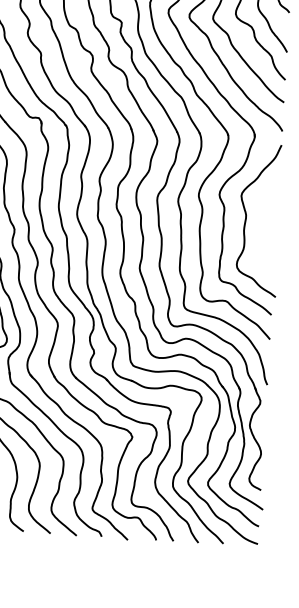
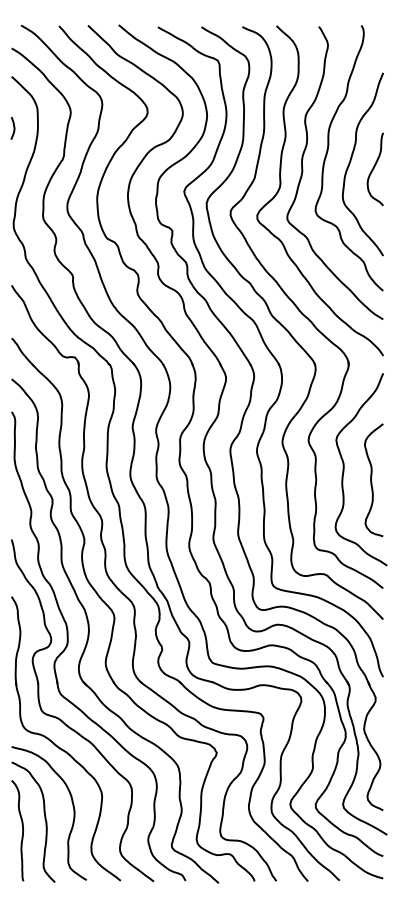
curve: (268, 230) -> (372, 481), added

